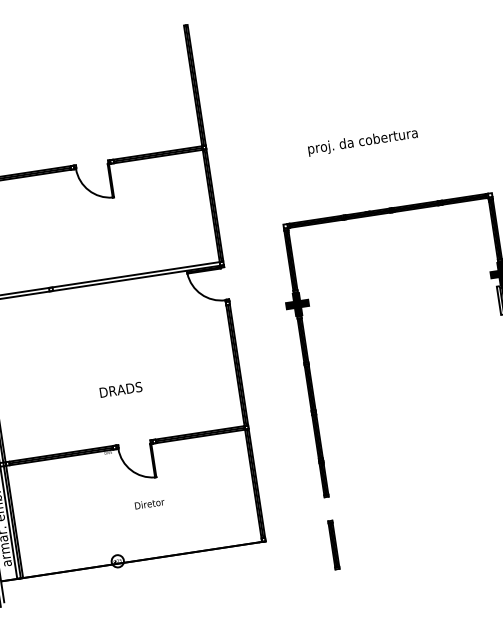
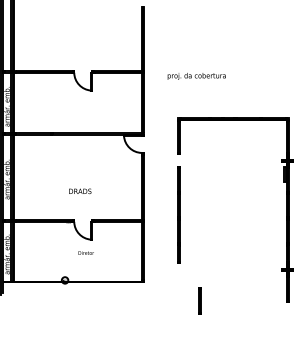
text: (362, 142) -> (196, 76), moved
fill: (296, 303) -> (178, 160), removed
line: (332, 544) -> (199, 300), moved

